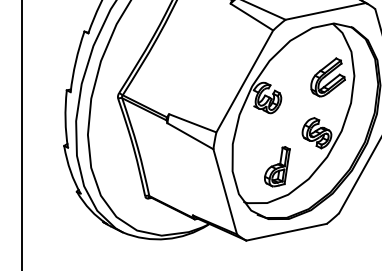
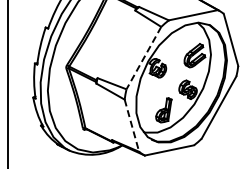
line: (244, 82) -> (143, 58), solid -> dashed
line: (226, 193) -> (132, 126), solid -> dashed

